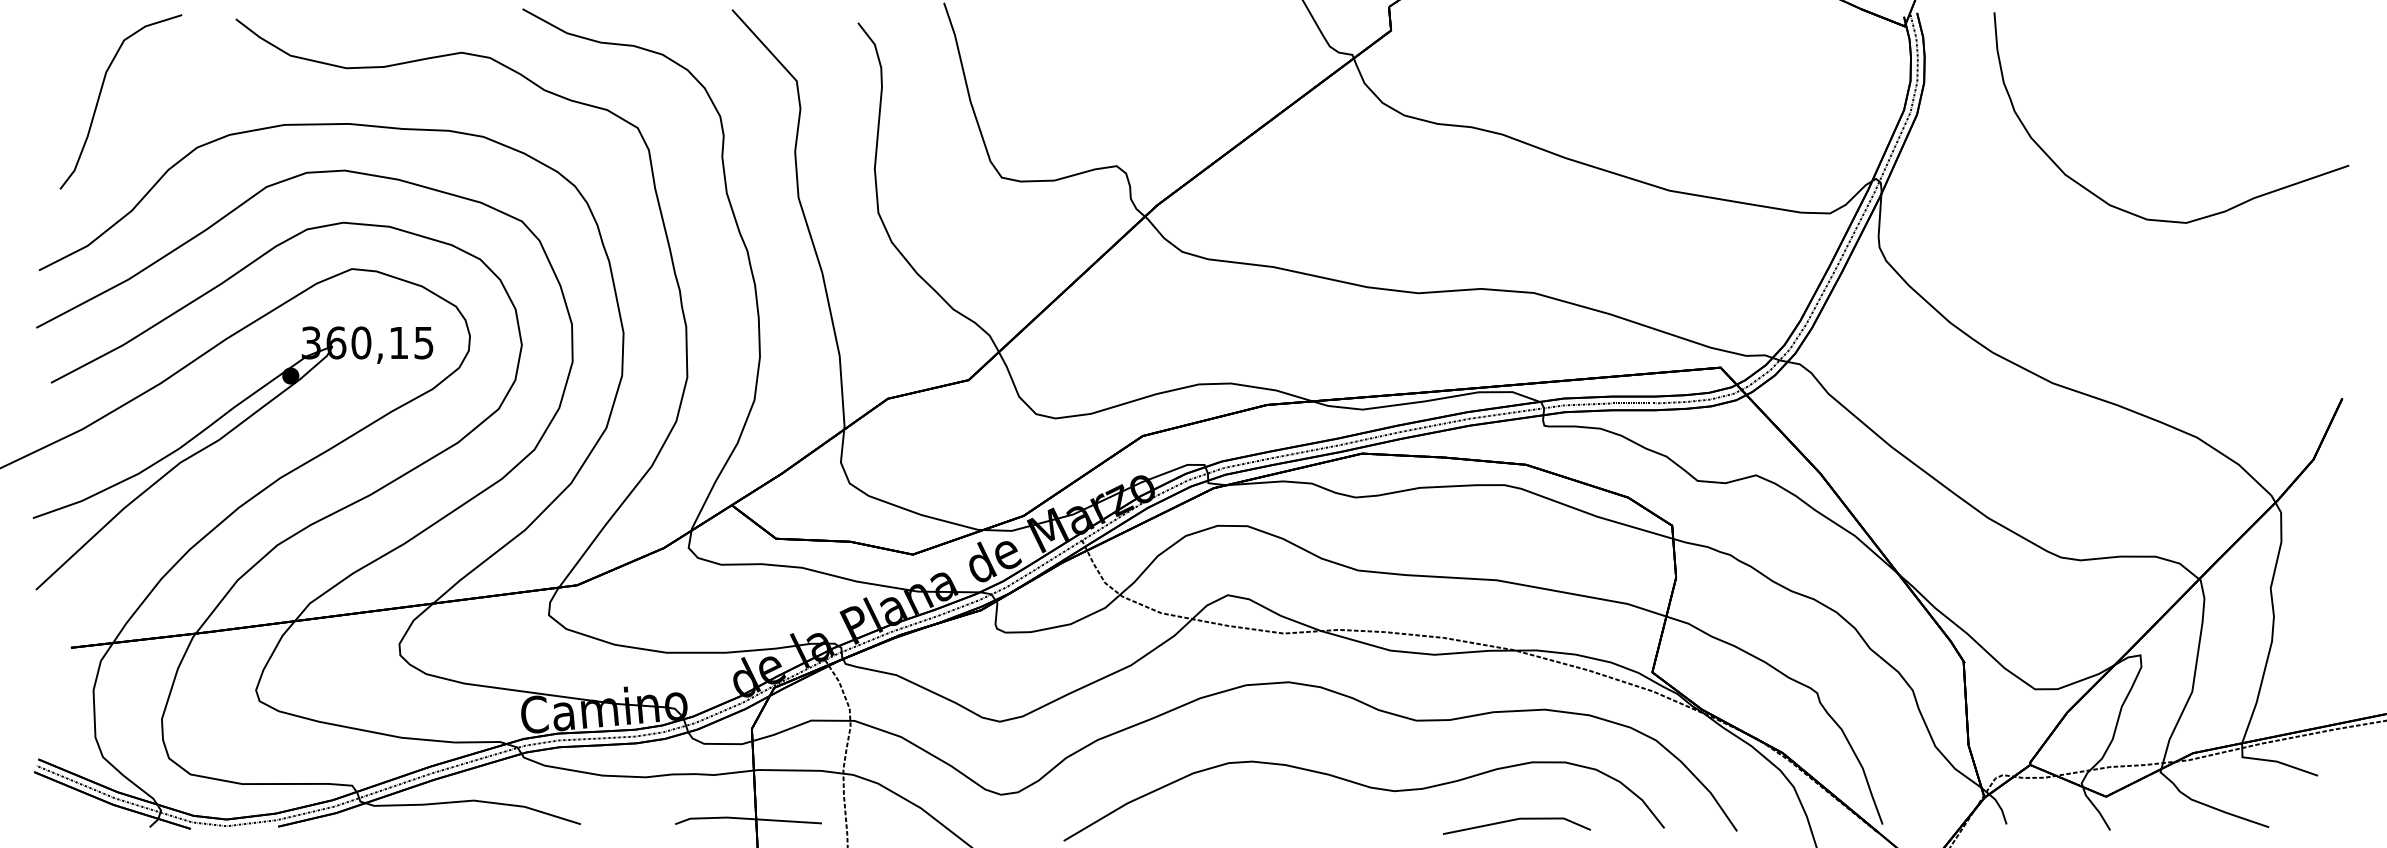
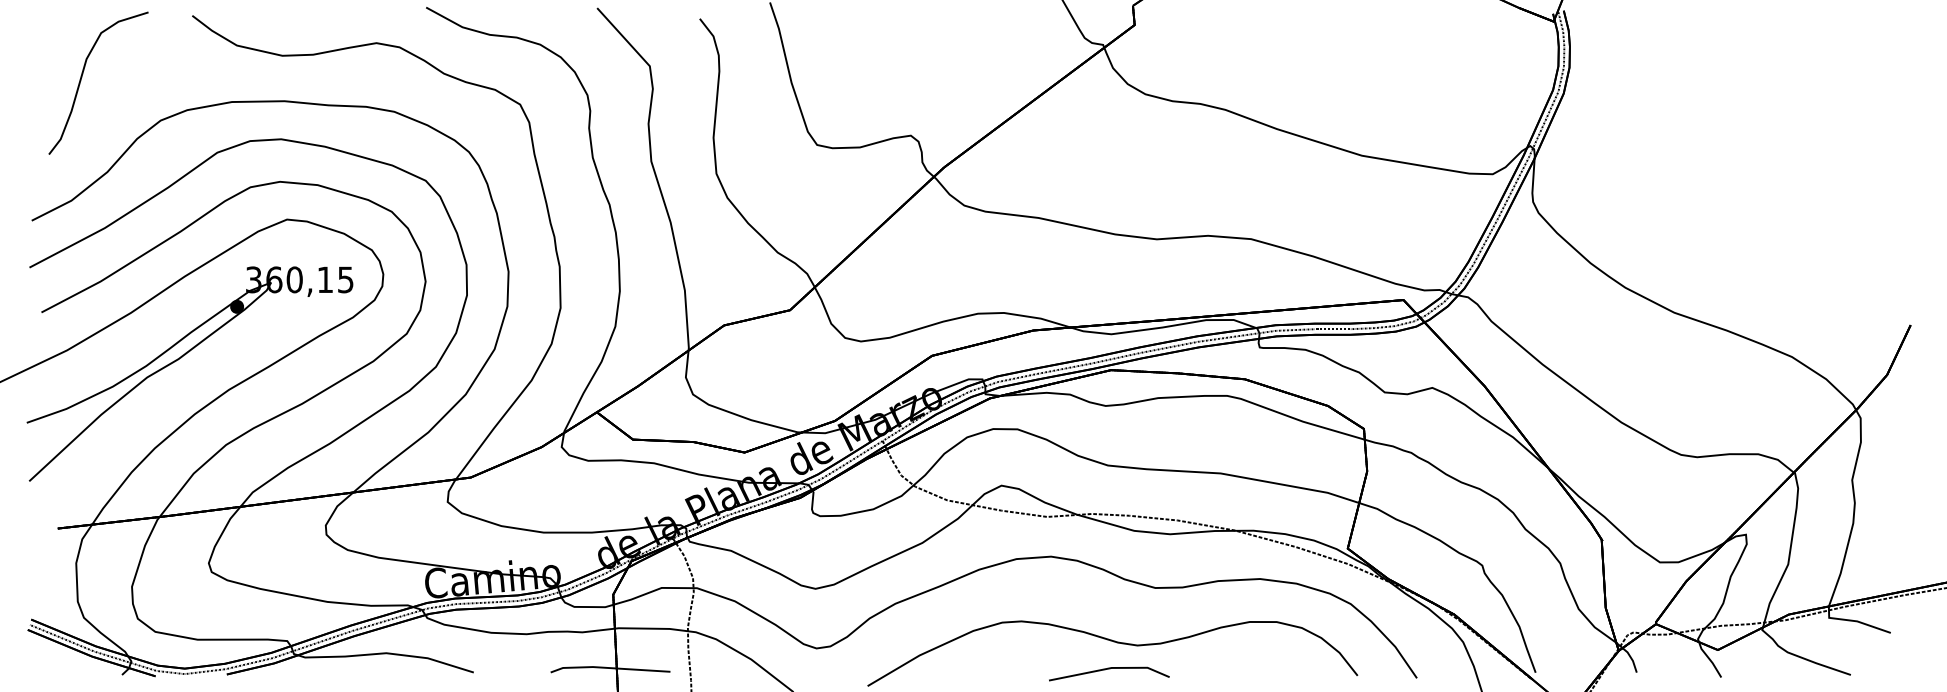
part: (2169, 219) -> (1769, 179), removed
line: (1517, 820) -> (1109, 669), moved

